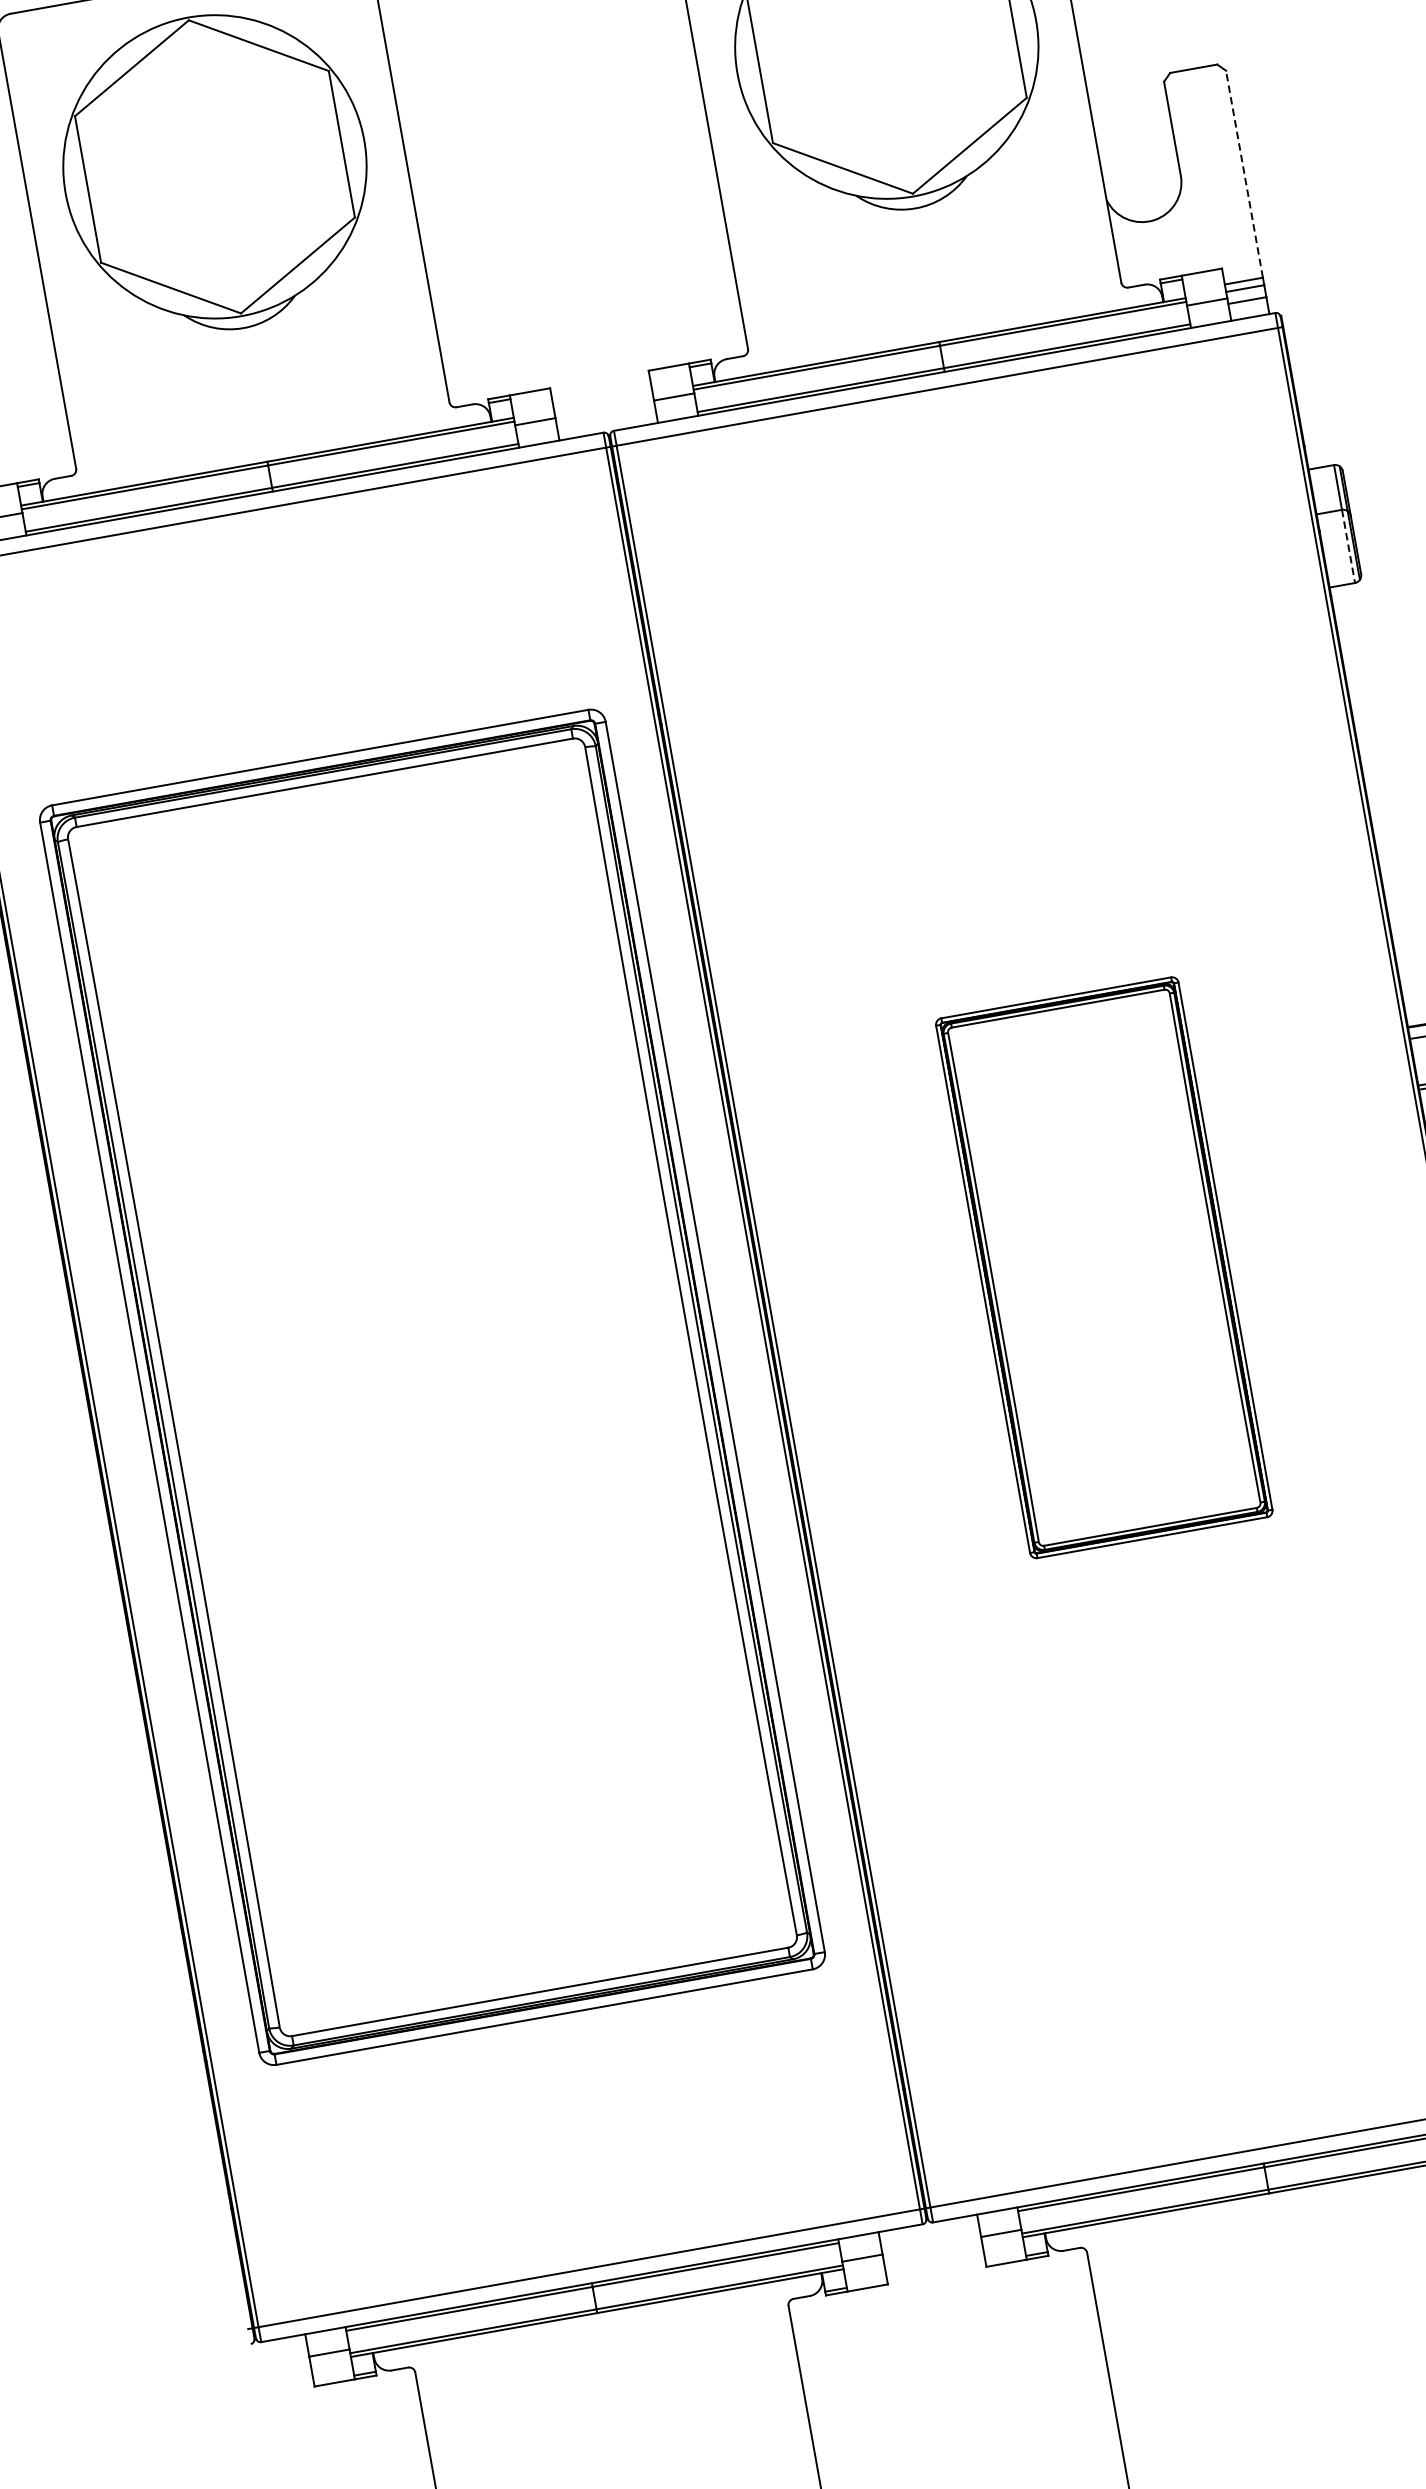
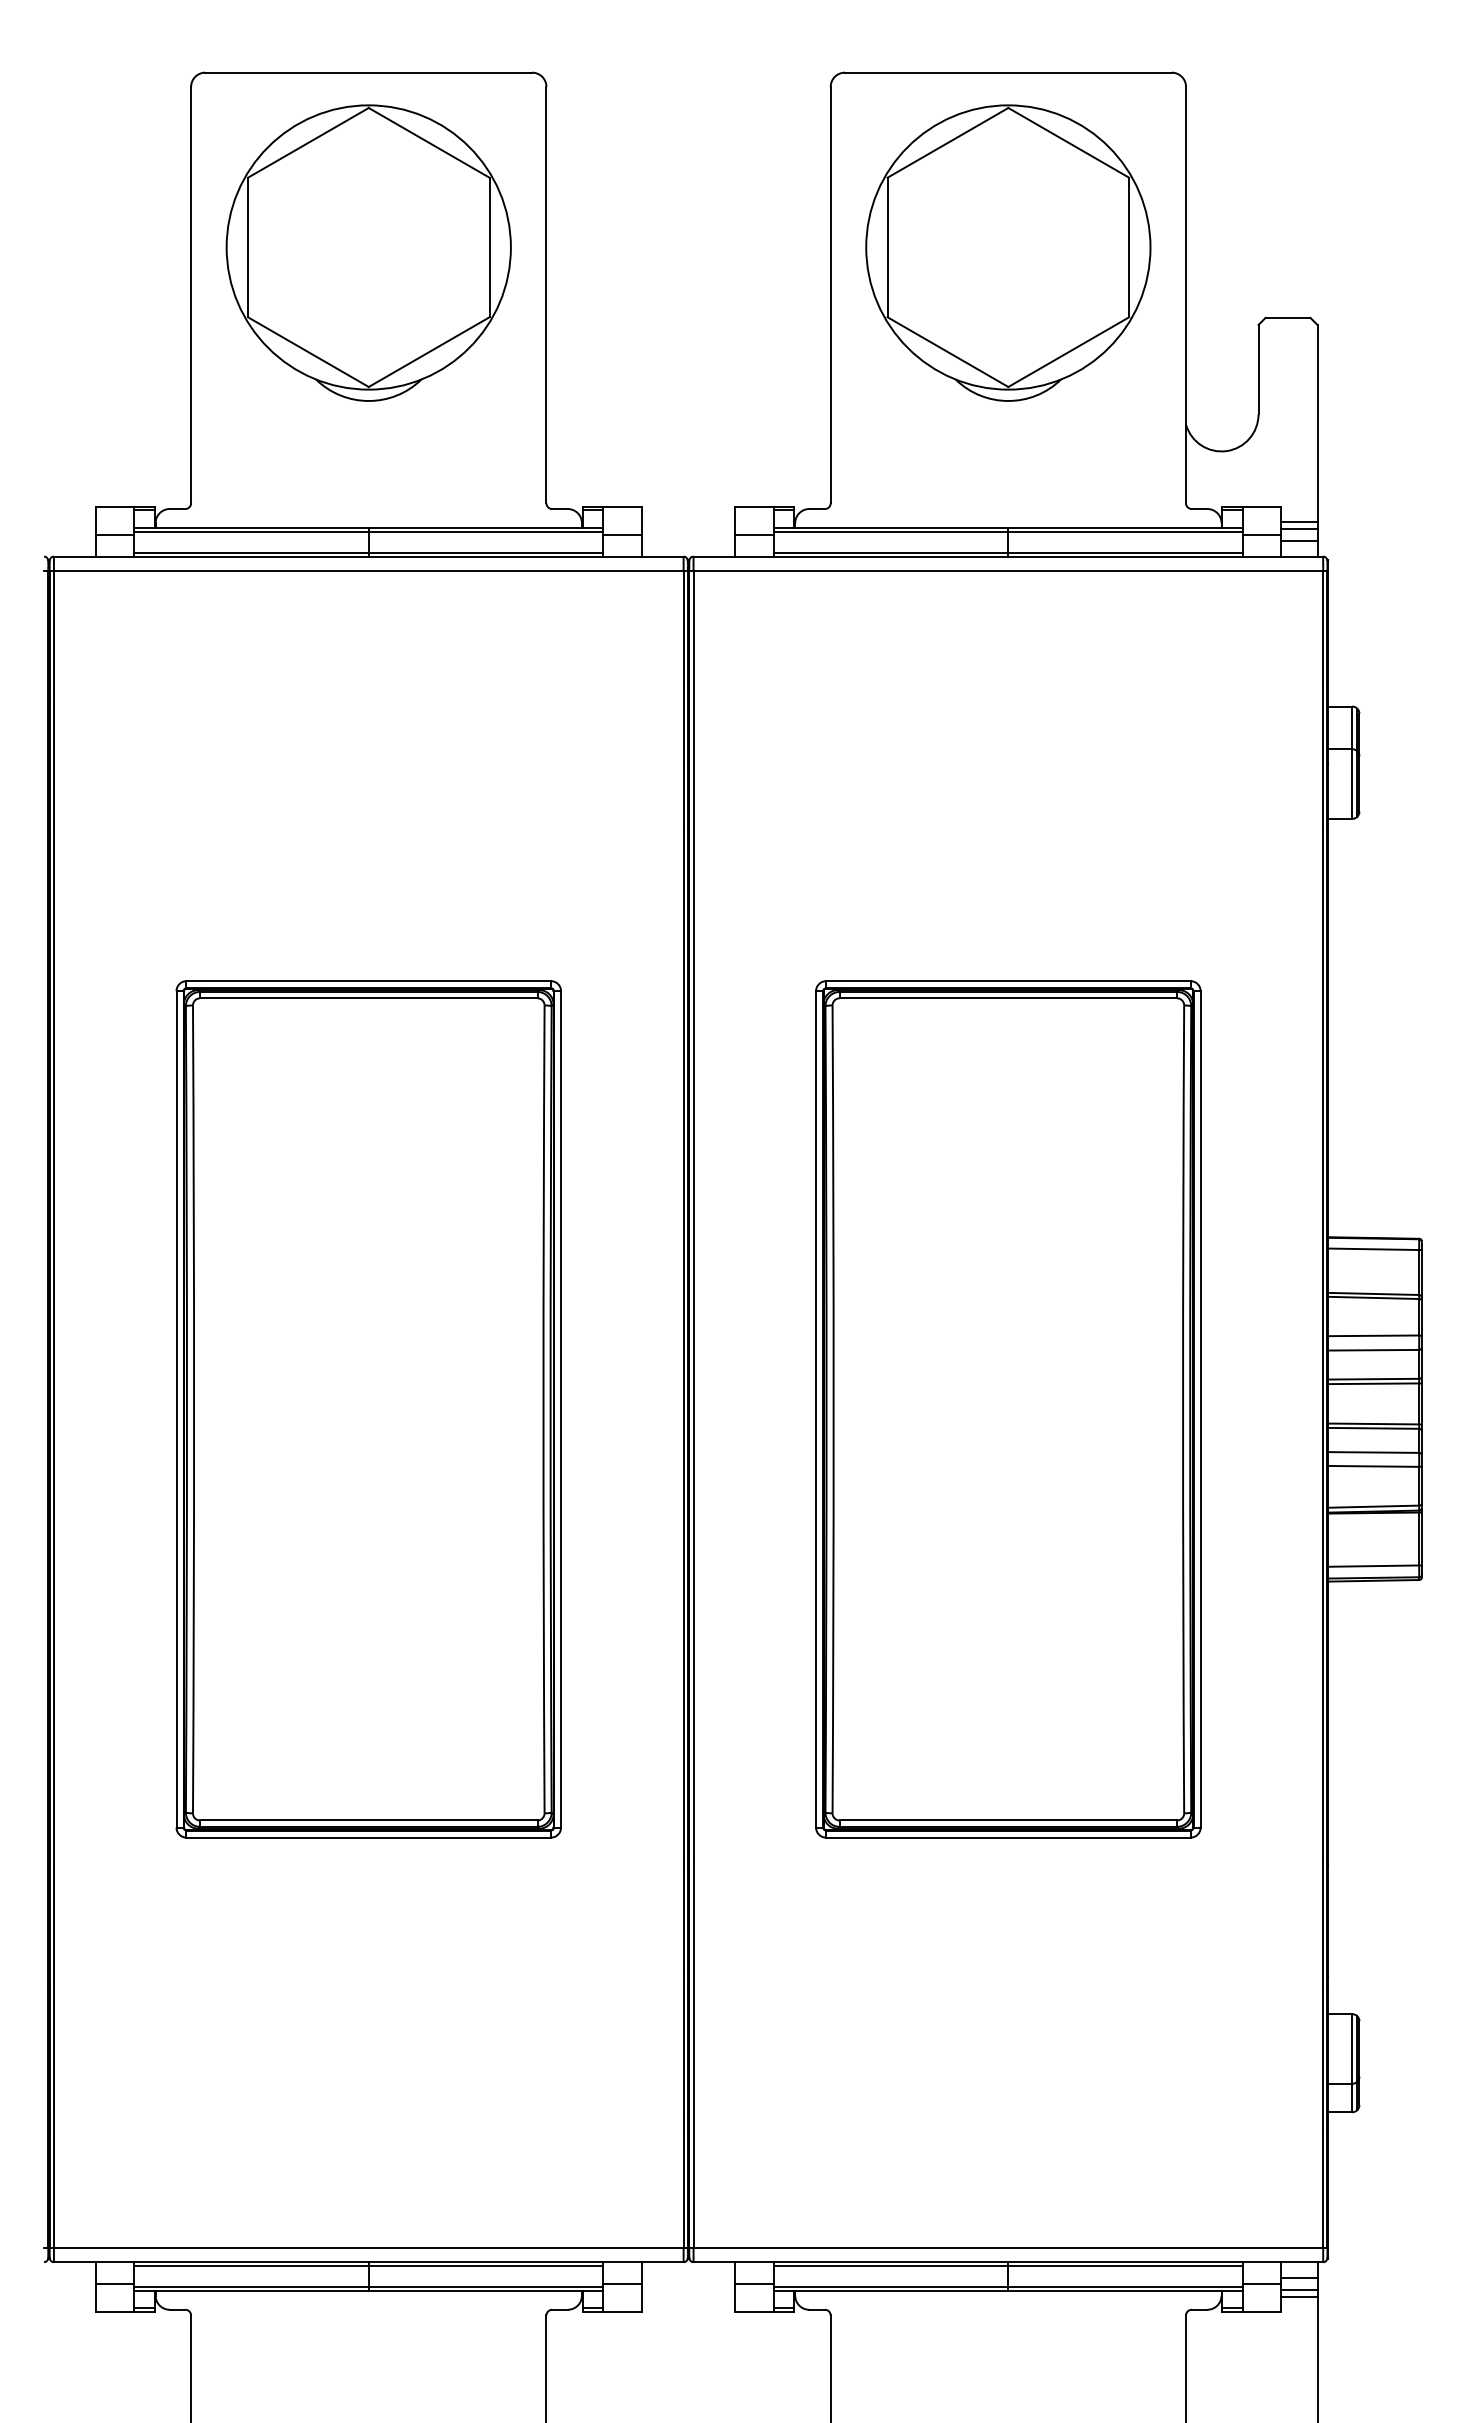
line: (1244, 174) -> (1317, 423), dashed -> solid
line: (1348, 546) -> (1352, 784), dashed -> solid
part: (1104, 1267) -> (1008, 1409), size x1.67
part: (432, 1387) -> (368, 1409), size x0.71

